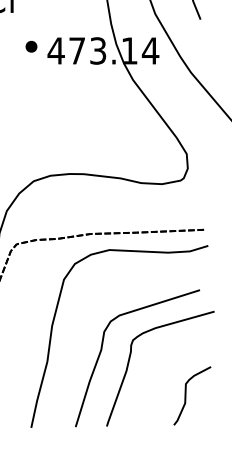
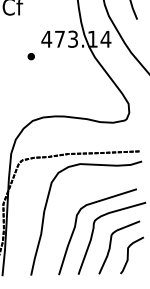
part: (30, 46) -> (30, 56), moved
curve: (159, 378) -> (111, 244), added

